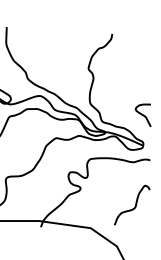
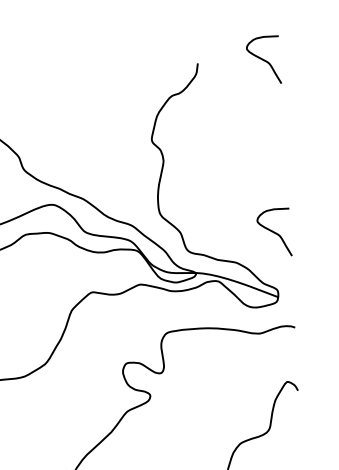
curve: (142, 34) -> (262, 60), added

